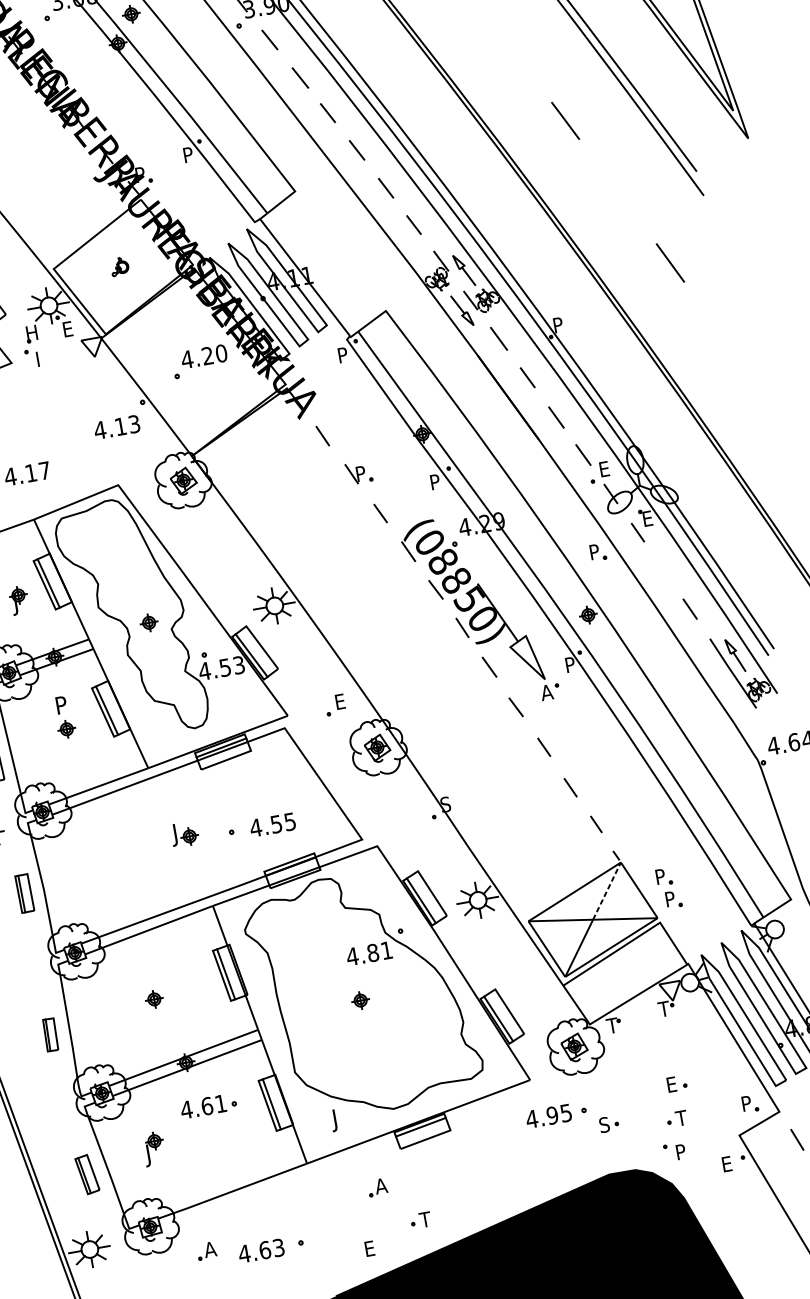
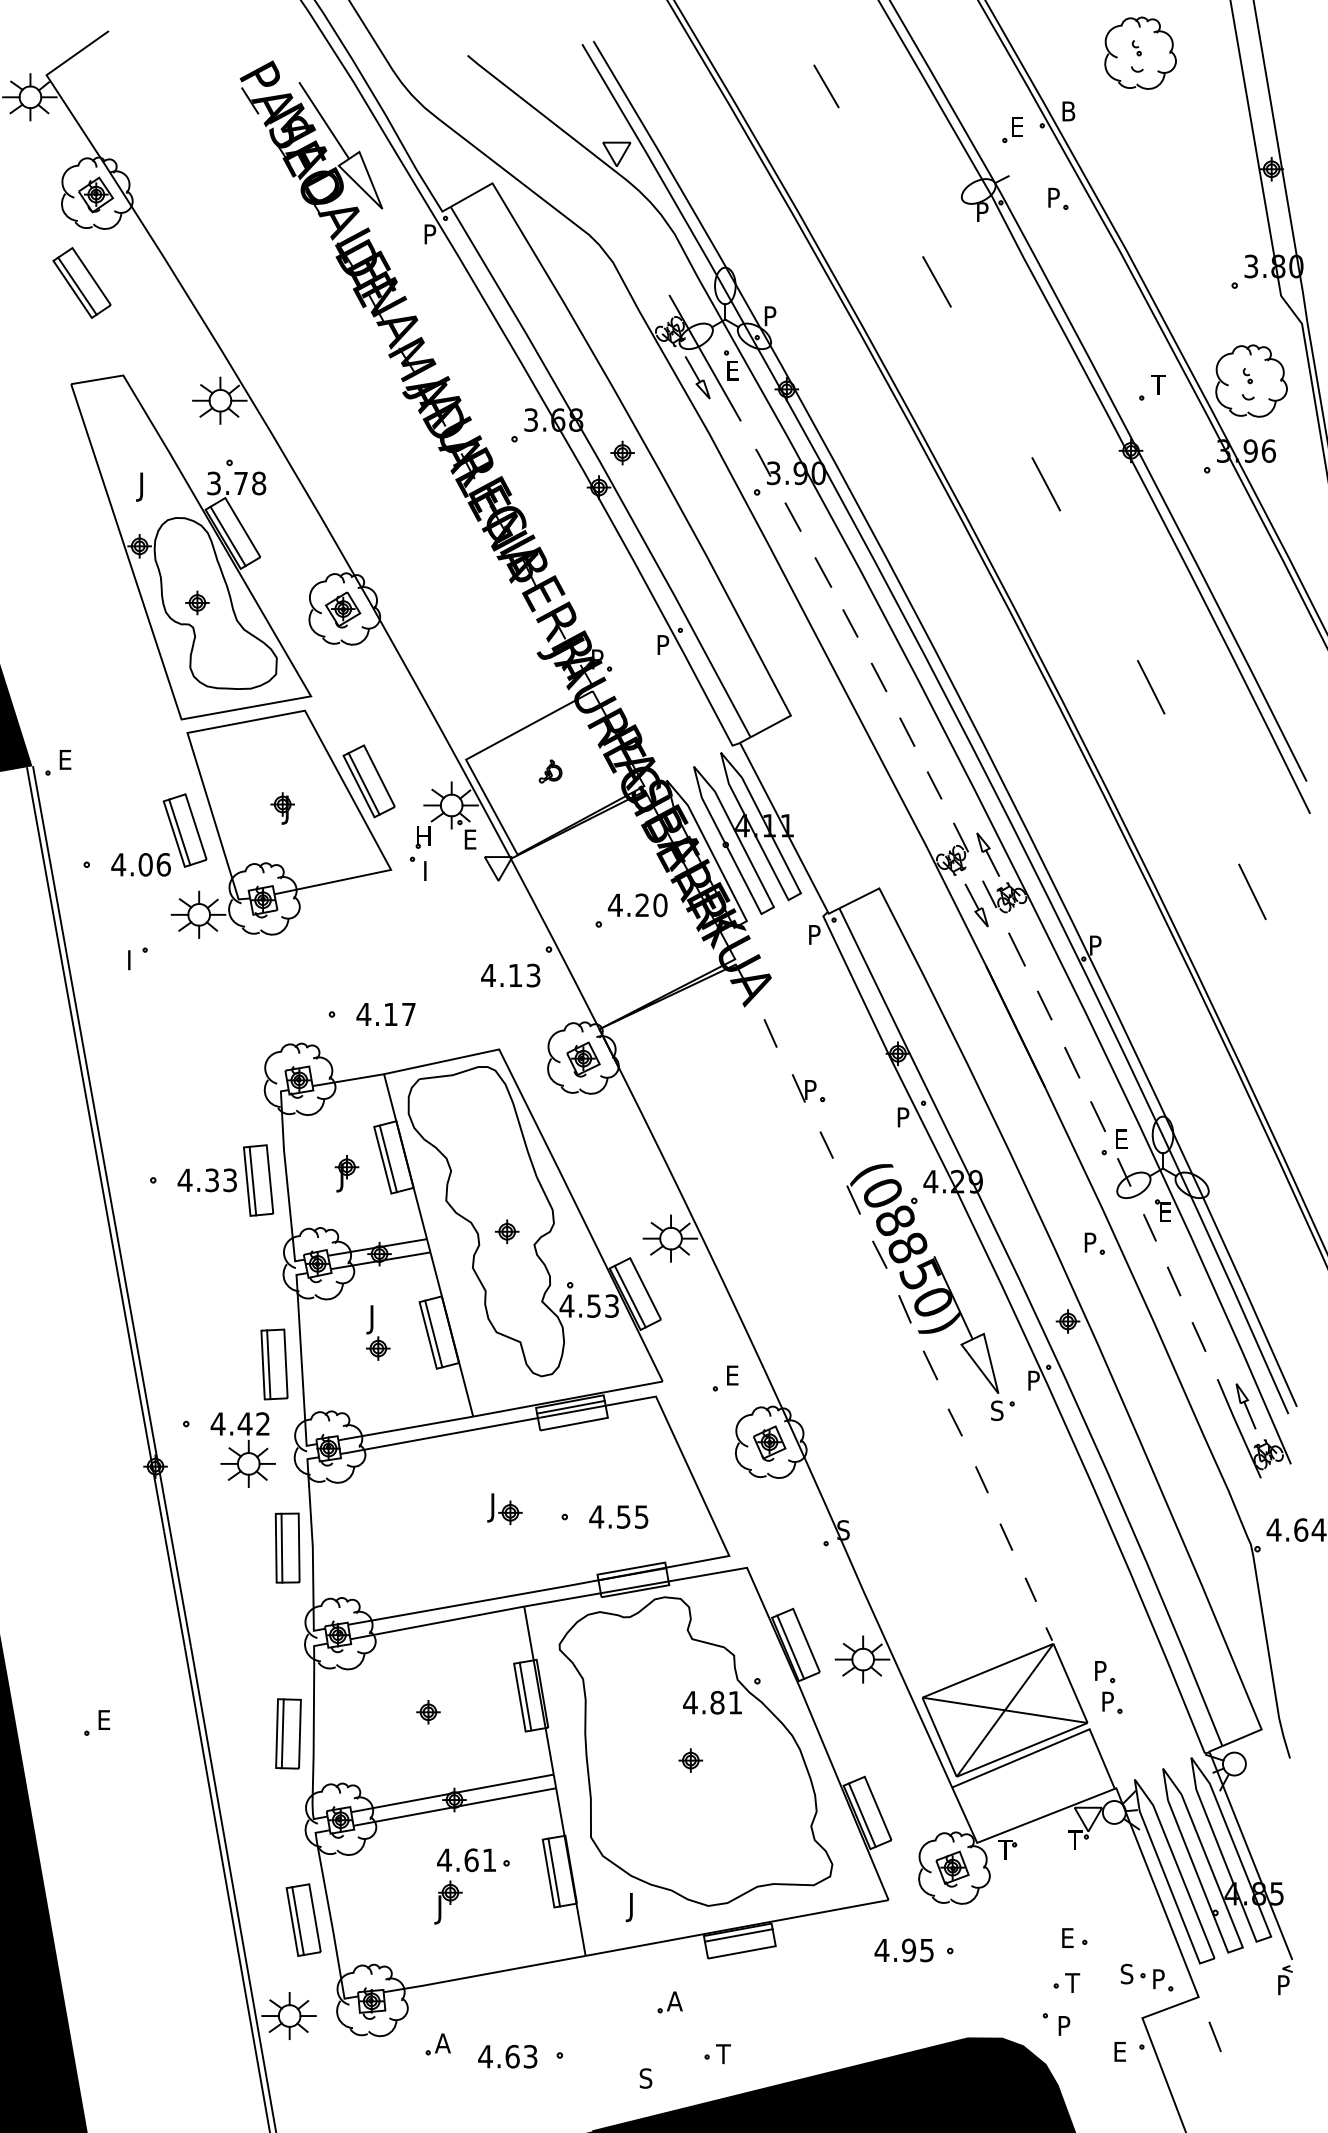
line: (663, 570) -> (1173, 1281), added
text: (546, 692) -> (997, 1410), A -> S
text: (59, 707) -> (374, 1319), P -> J
line: (607, 890) -> (1029, 1676), dashed -> solid
part: (24, 893) -> (287, 1547), size x1.43
part: (50, 1034) -> (288, 1733), size x1.67
part: (608, 1123) -> (1132, 1973), moved
part: (154, 1148) -> (448, 1902), moved
part: (87, 1174) -> (303, 1919), size x1.43
text: (369, 1248) -> (645, 2078), E -> S

